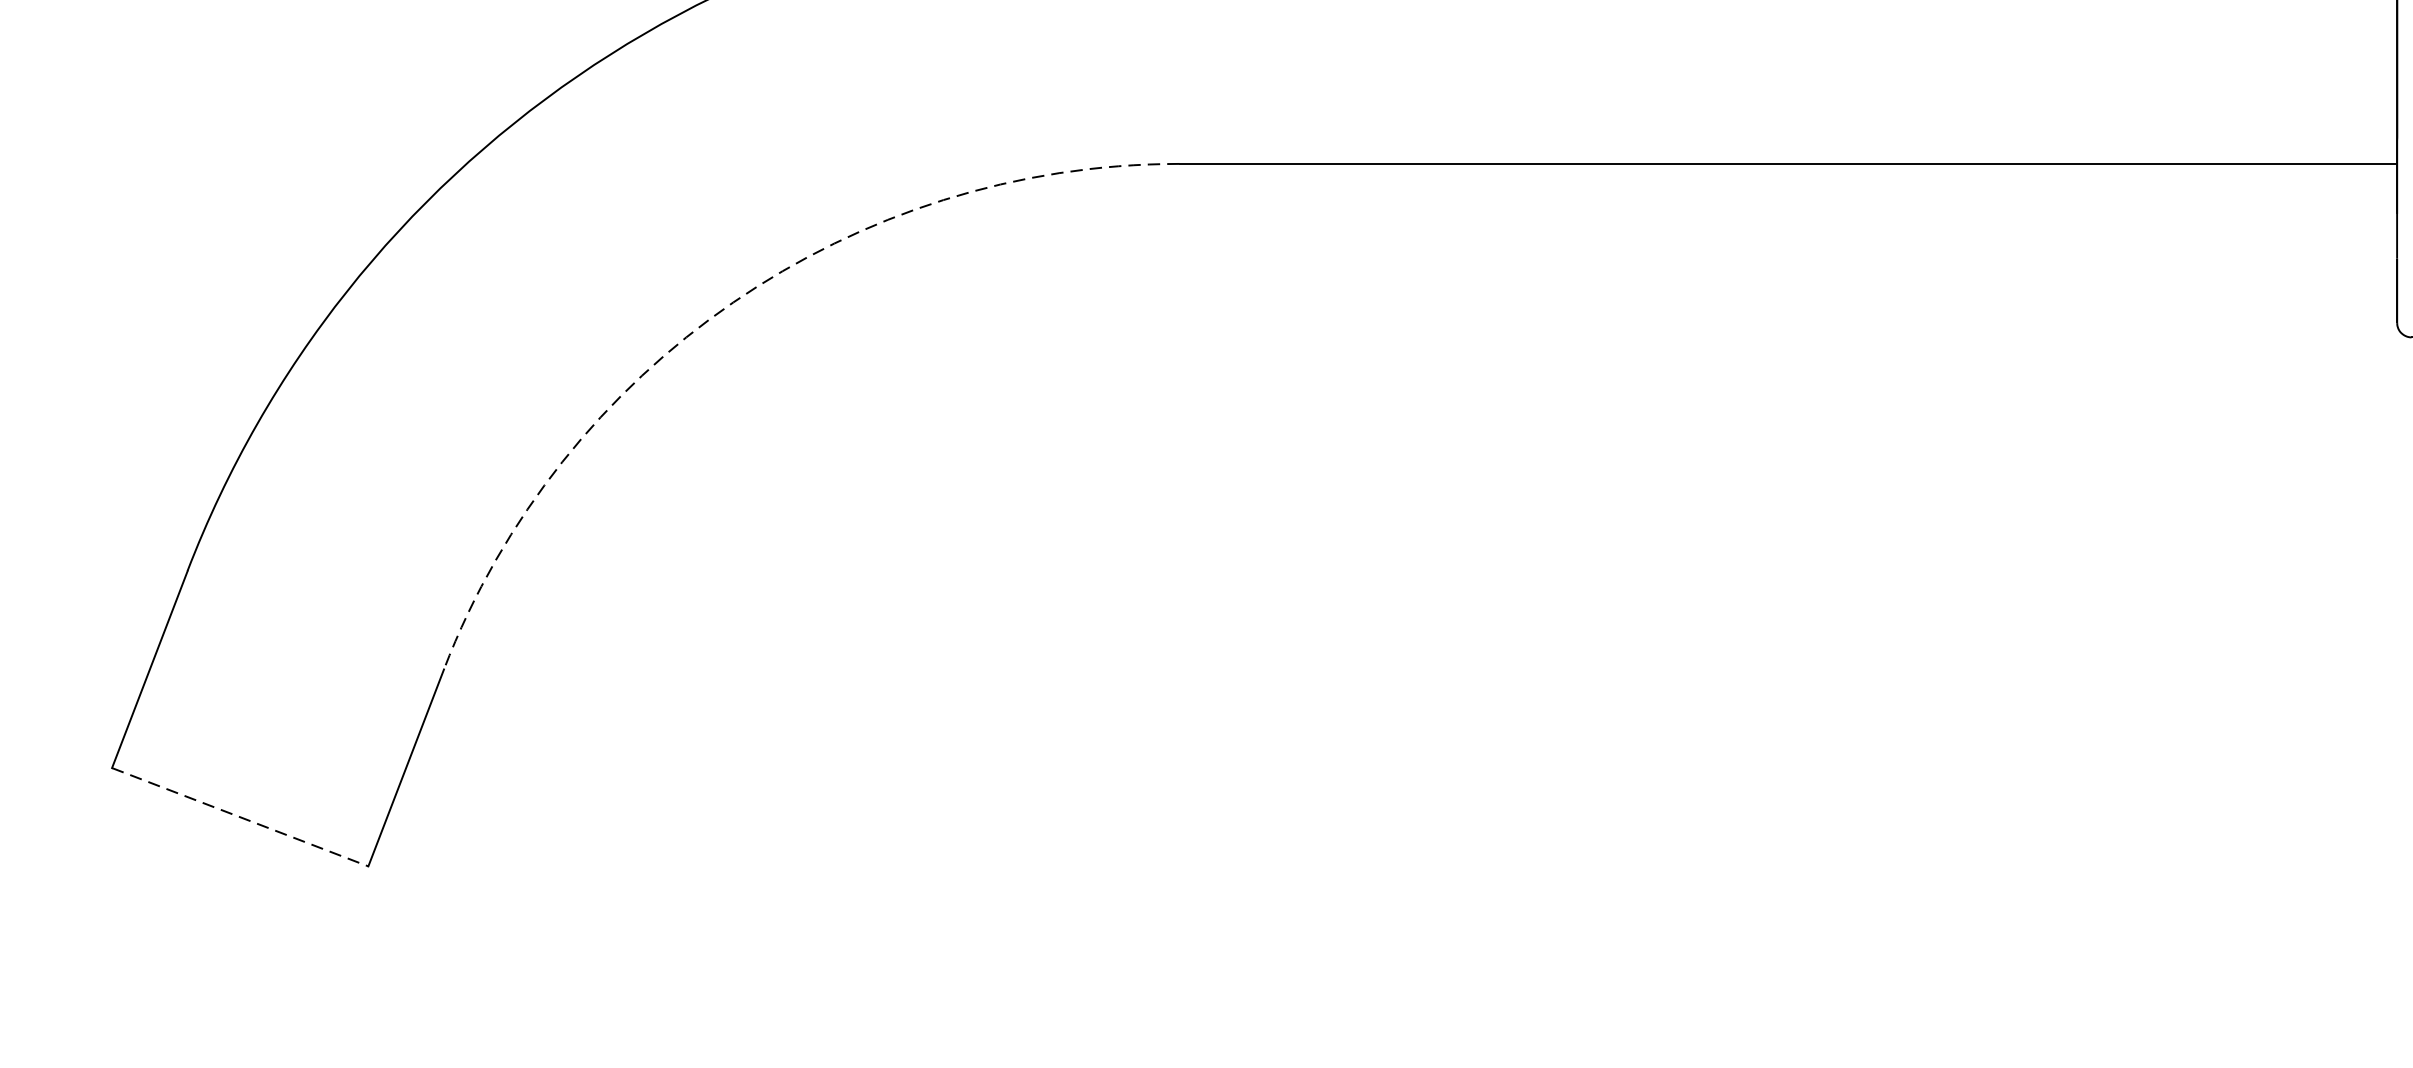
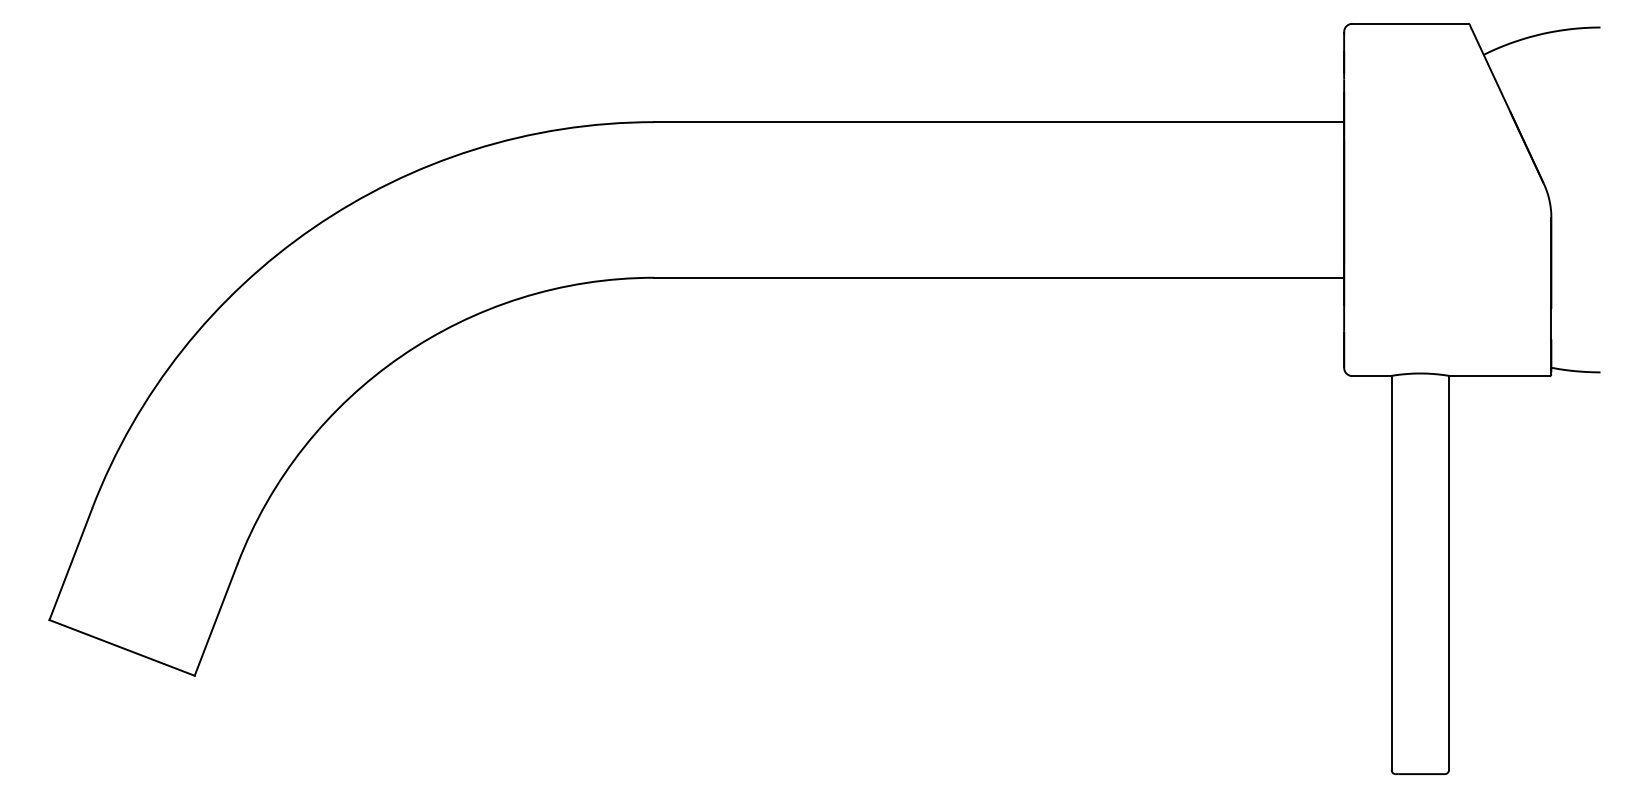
arc: (733, 302) -> (401, 356), dashed -> solid
line: (240, 816) -> (122, 647), dashed -> solid

